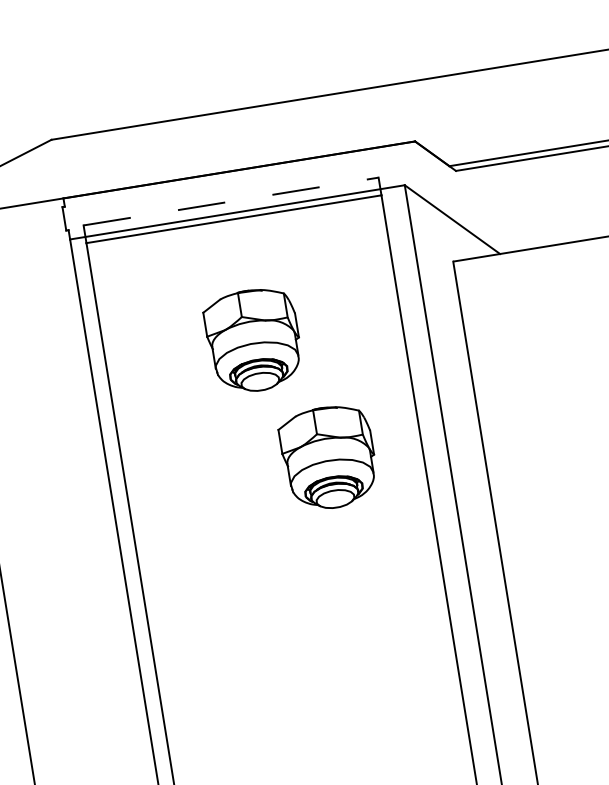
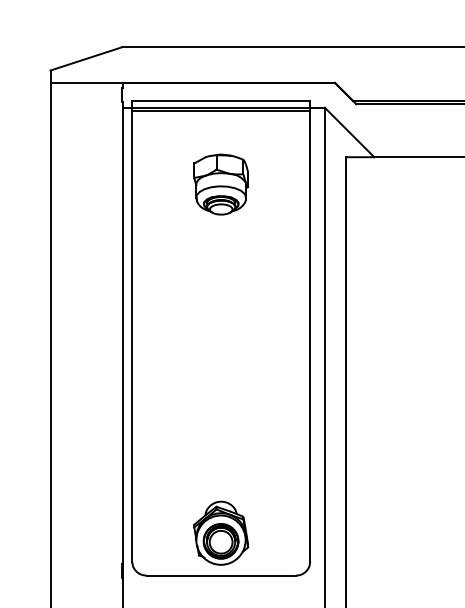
line: (231, 201) -> (221, 100), dashed -> solid
part: (329, 457) -> (254, 260), removed

